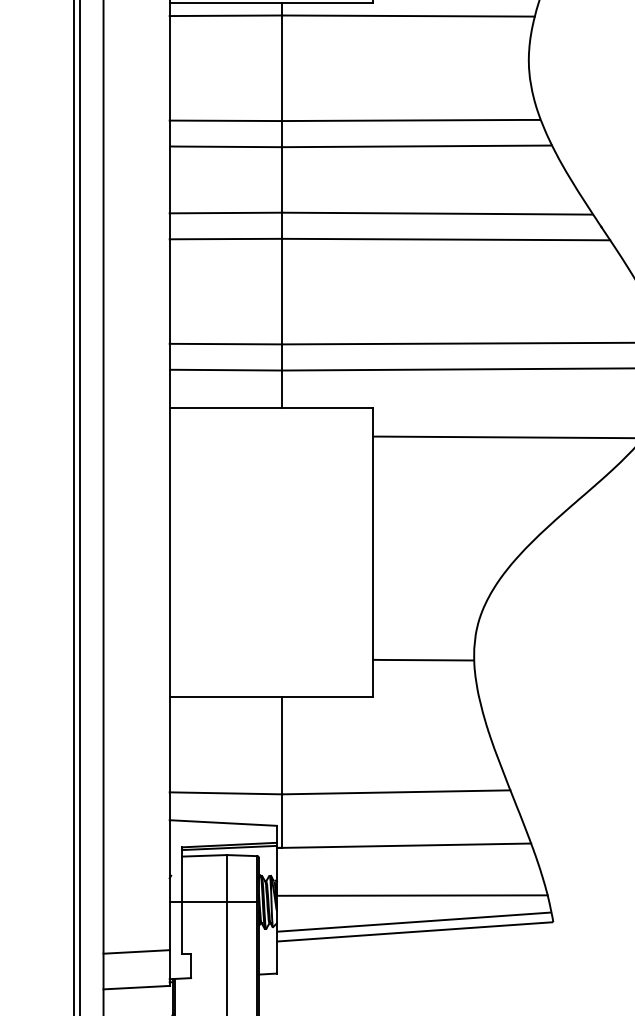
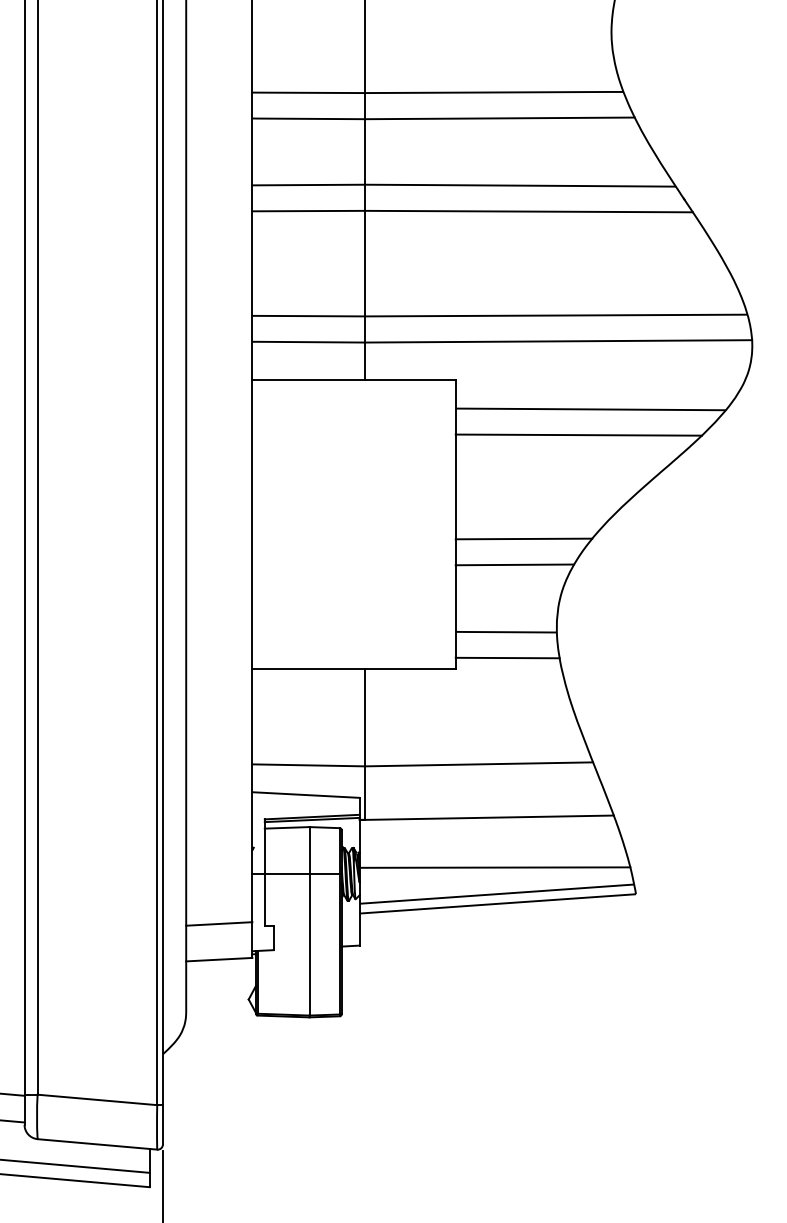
line: (495, 462) -> (578, 434), added
line: (440, 566) -> (523, 538), added
line: (431, 592) -> (514, 564), added
line: (424, 685) -> (507, 657), added

